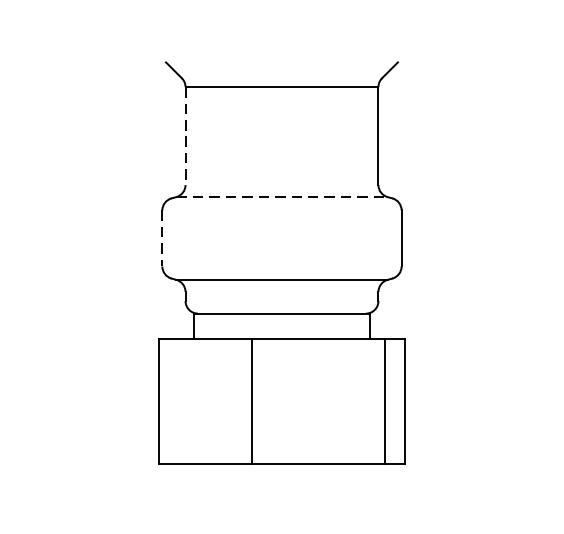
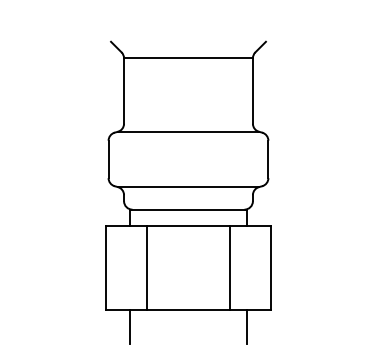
line: (186, 136) -> (124, 91), dashed -> solid
line: (282, 196) -> (188, 131), dashed -> solid
line: (162, 238) -> (108, 159), dashed -> solid
line: (252, 401) -> (147, 268), moved
line: (385, 401) -> (229, 268), moved
line: (193, 488) -> (129, 326), added
line: (370, 488) -> (247, 326), added

